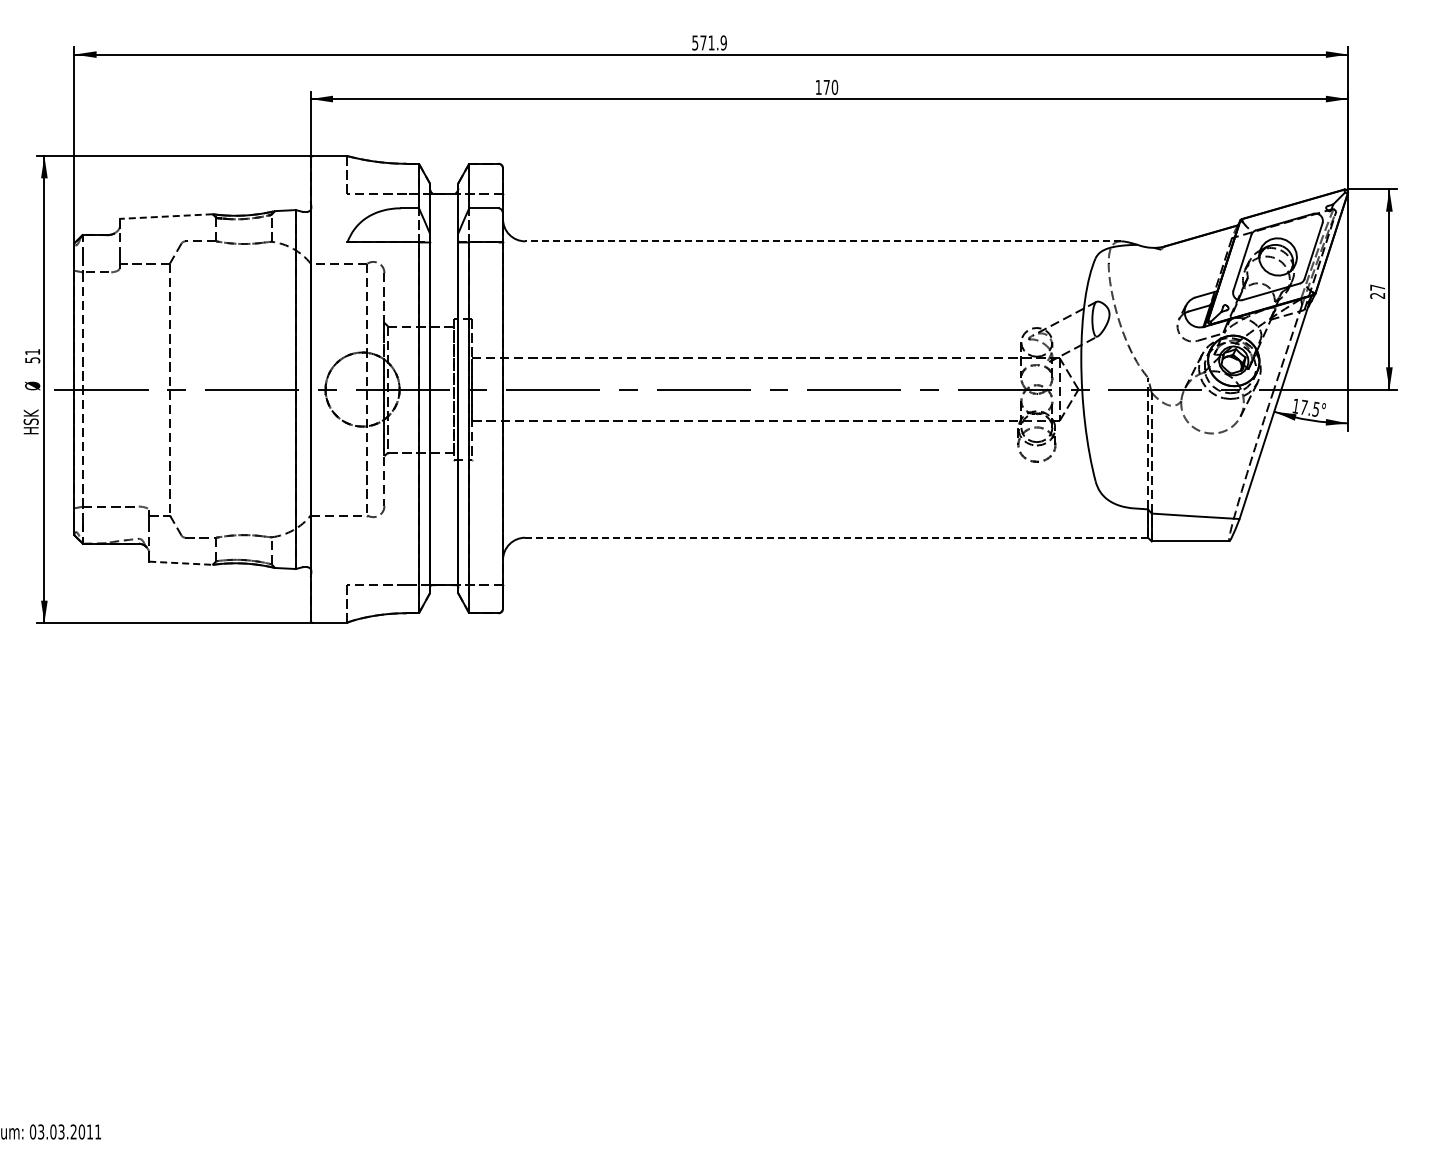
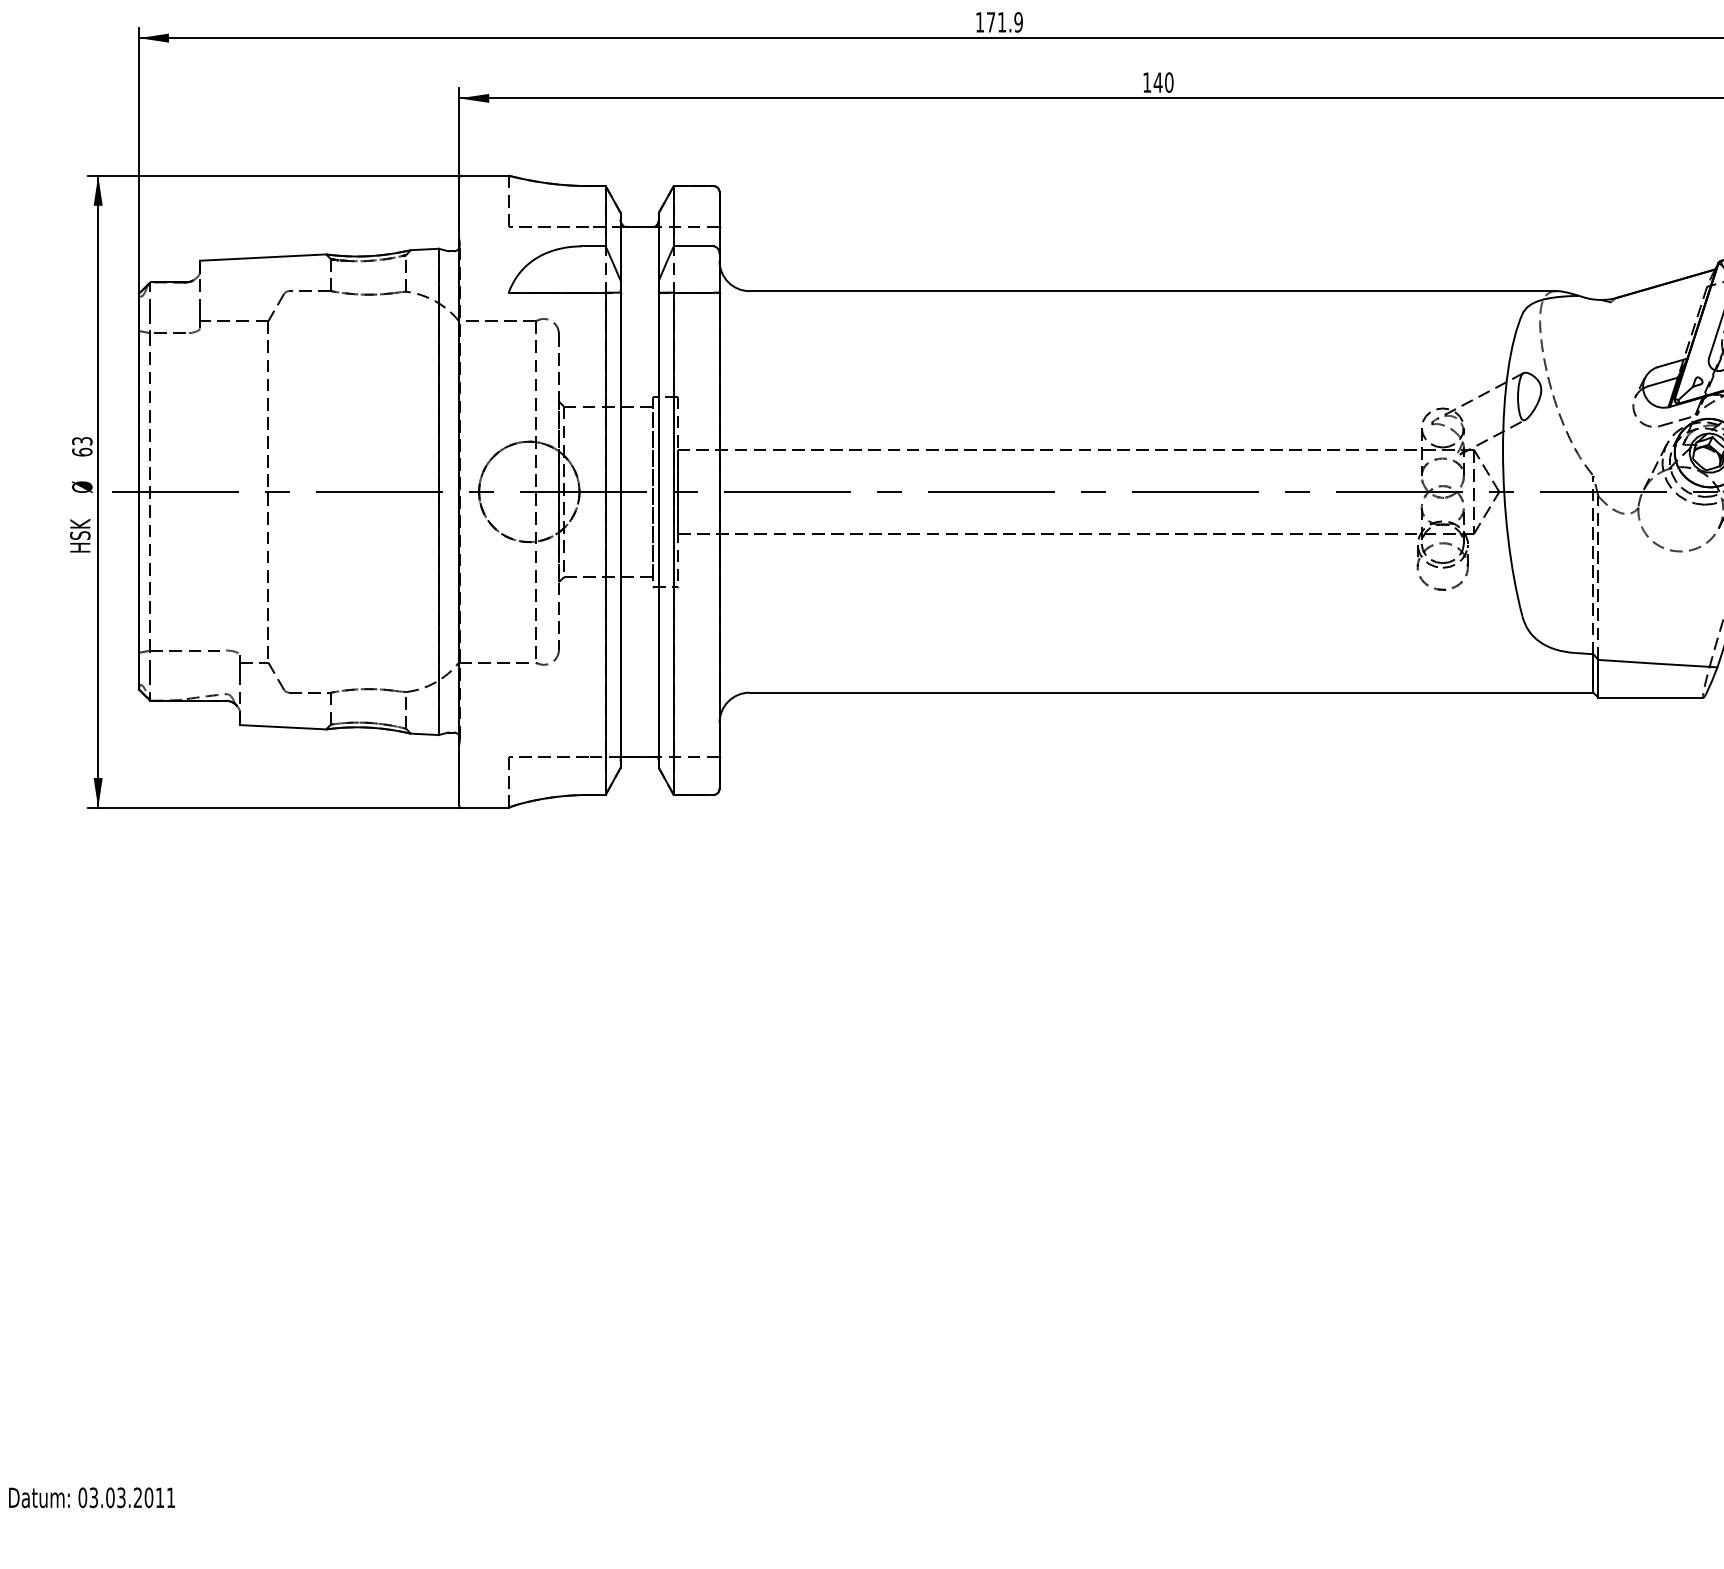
text: (695, 42) -> (980, 21), 571.9 -> 171.9
text: (826, 87) -> (1157, 82), 170 -> 140
line: (166, 216) -> (263, 257), dashed -> solid
line: (823, 241) -> (1153, 291), dashed -> solid
text: (32, 356) -> (82, 447), 51 -> 63
line: (837, 537) -> (1172, 692), dashed -> solid
line: (180, 563) -> (282, 727), dashed -> solid

